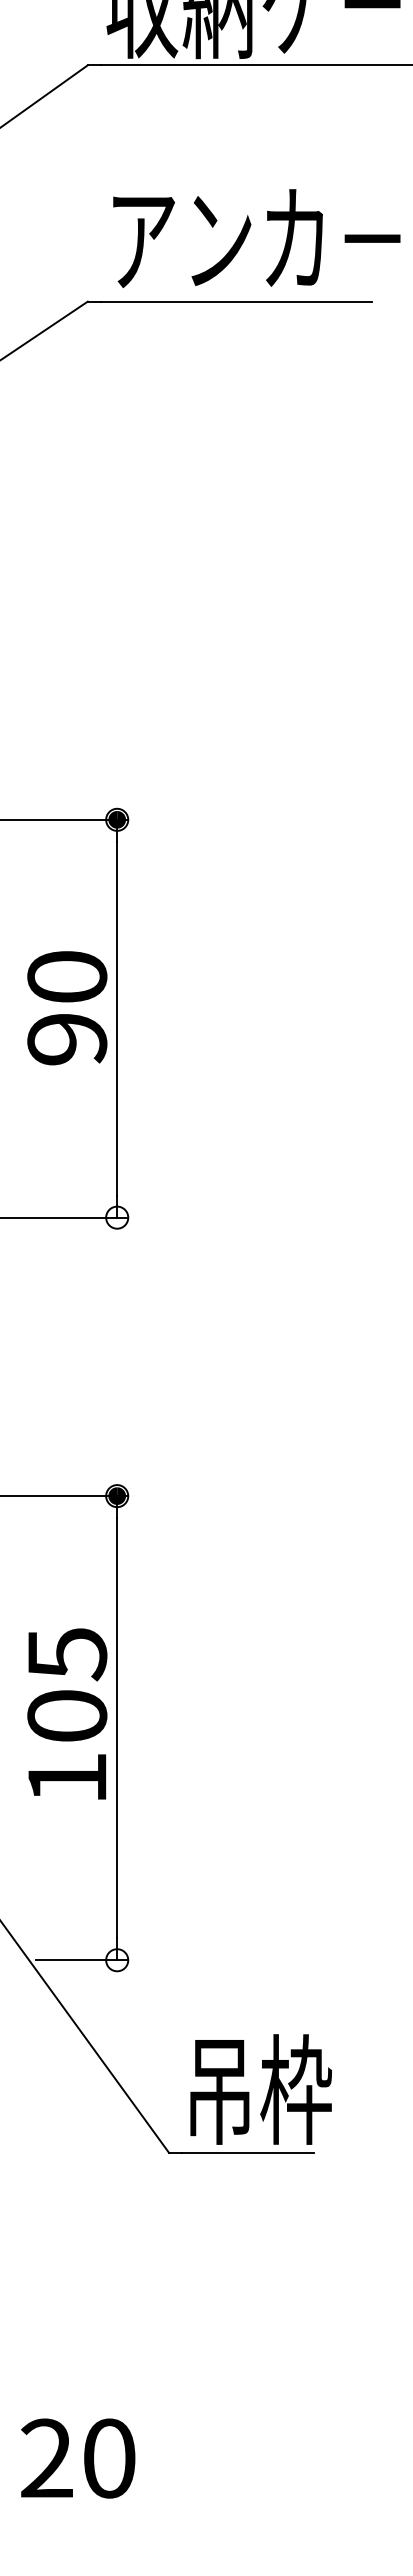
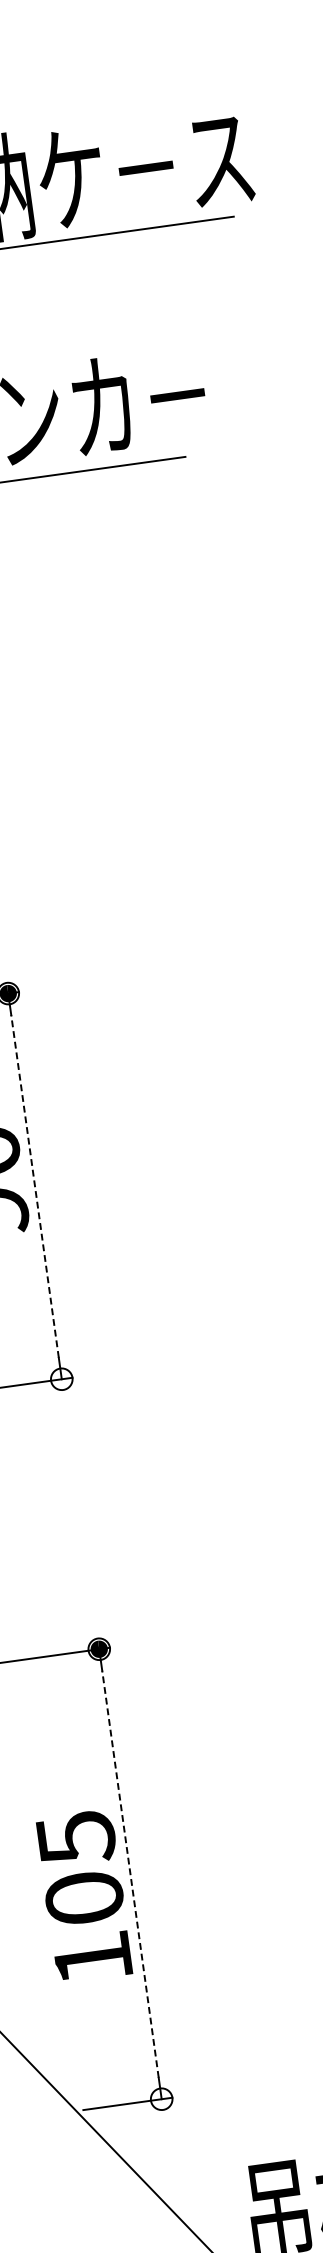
line: (117, 1018) -> (35, 1186), solid -> dashed
text: (67, 1713) -> (84, 1895), moved
line: (117, 1728) -> (130, 1874), solid -> dashed

